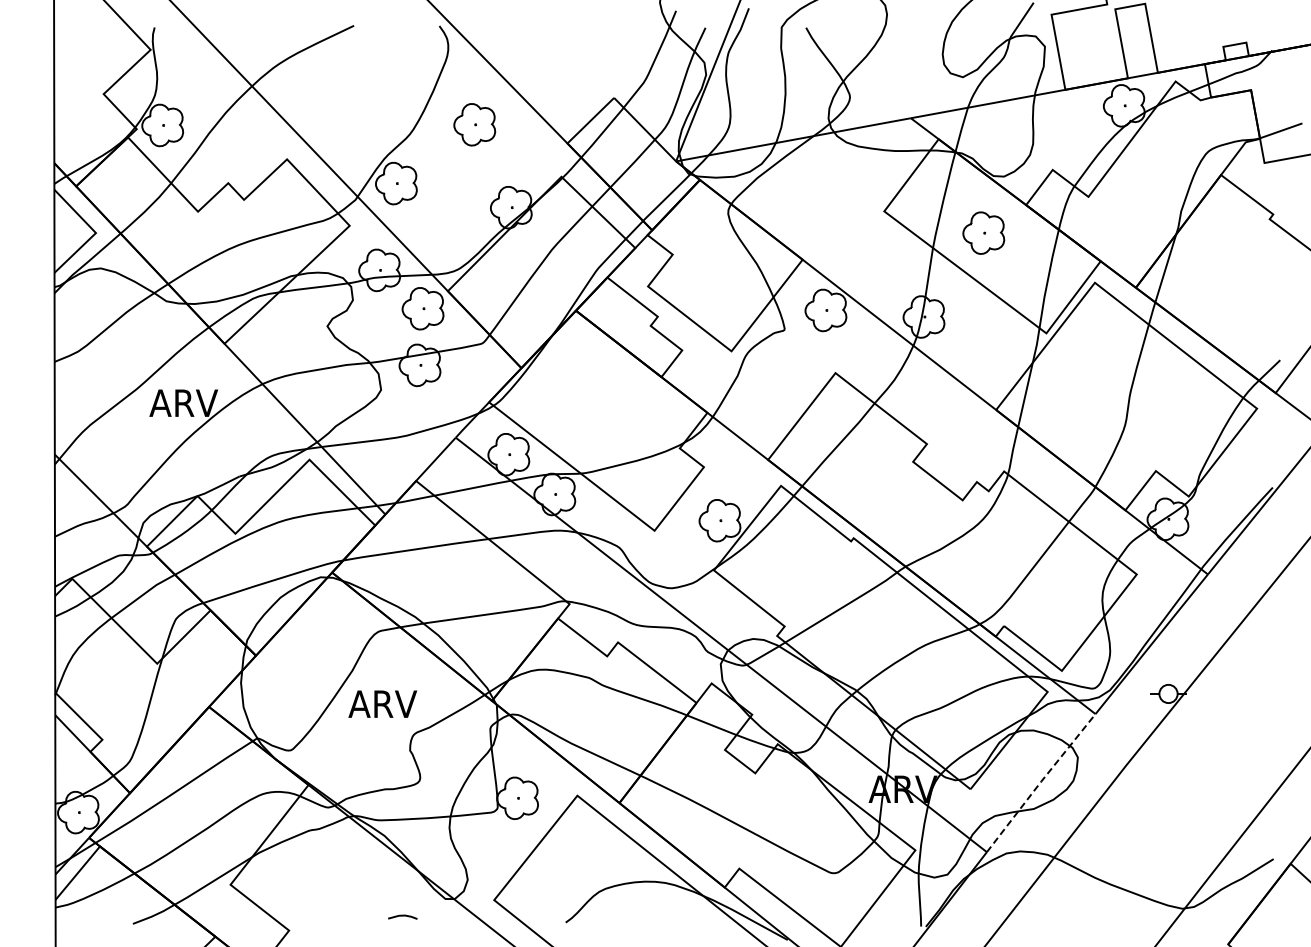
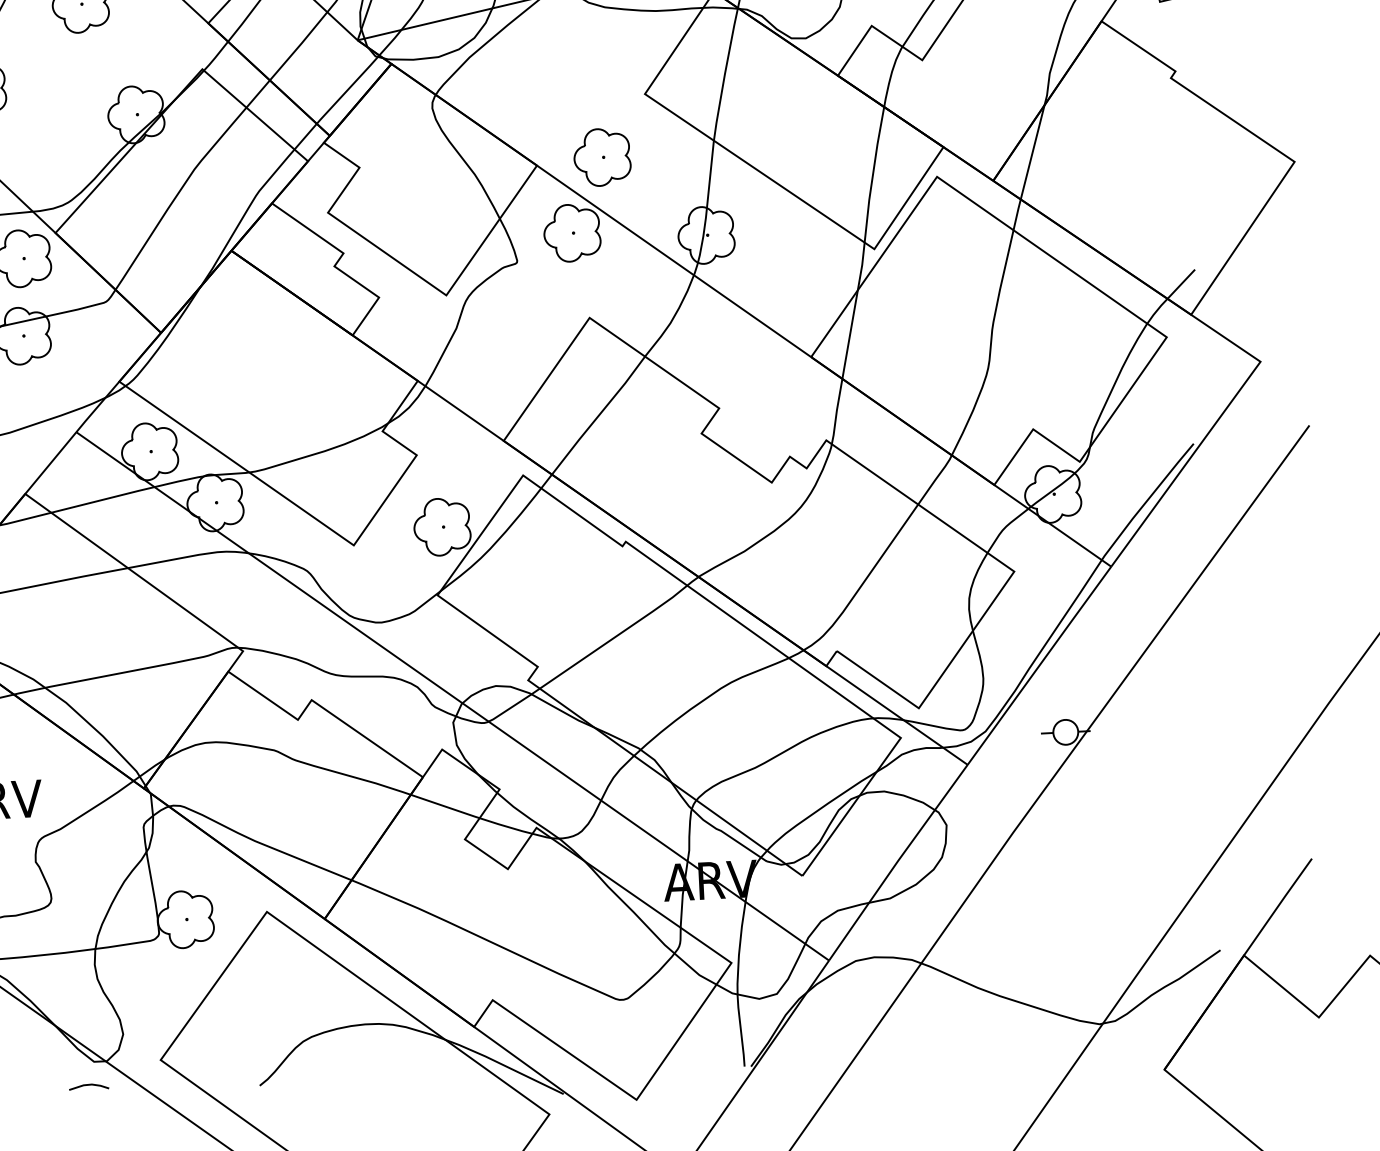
part: (983, 232) -> (601, 156), moved
line: (1041, 781) -> (898, 860), dashed -> solid
line: (402, 916) -> (88, 1086), moved

